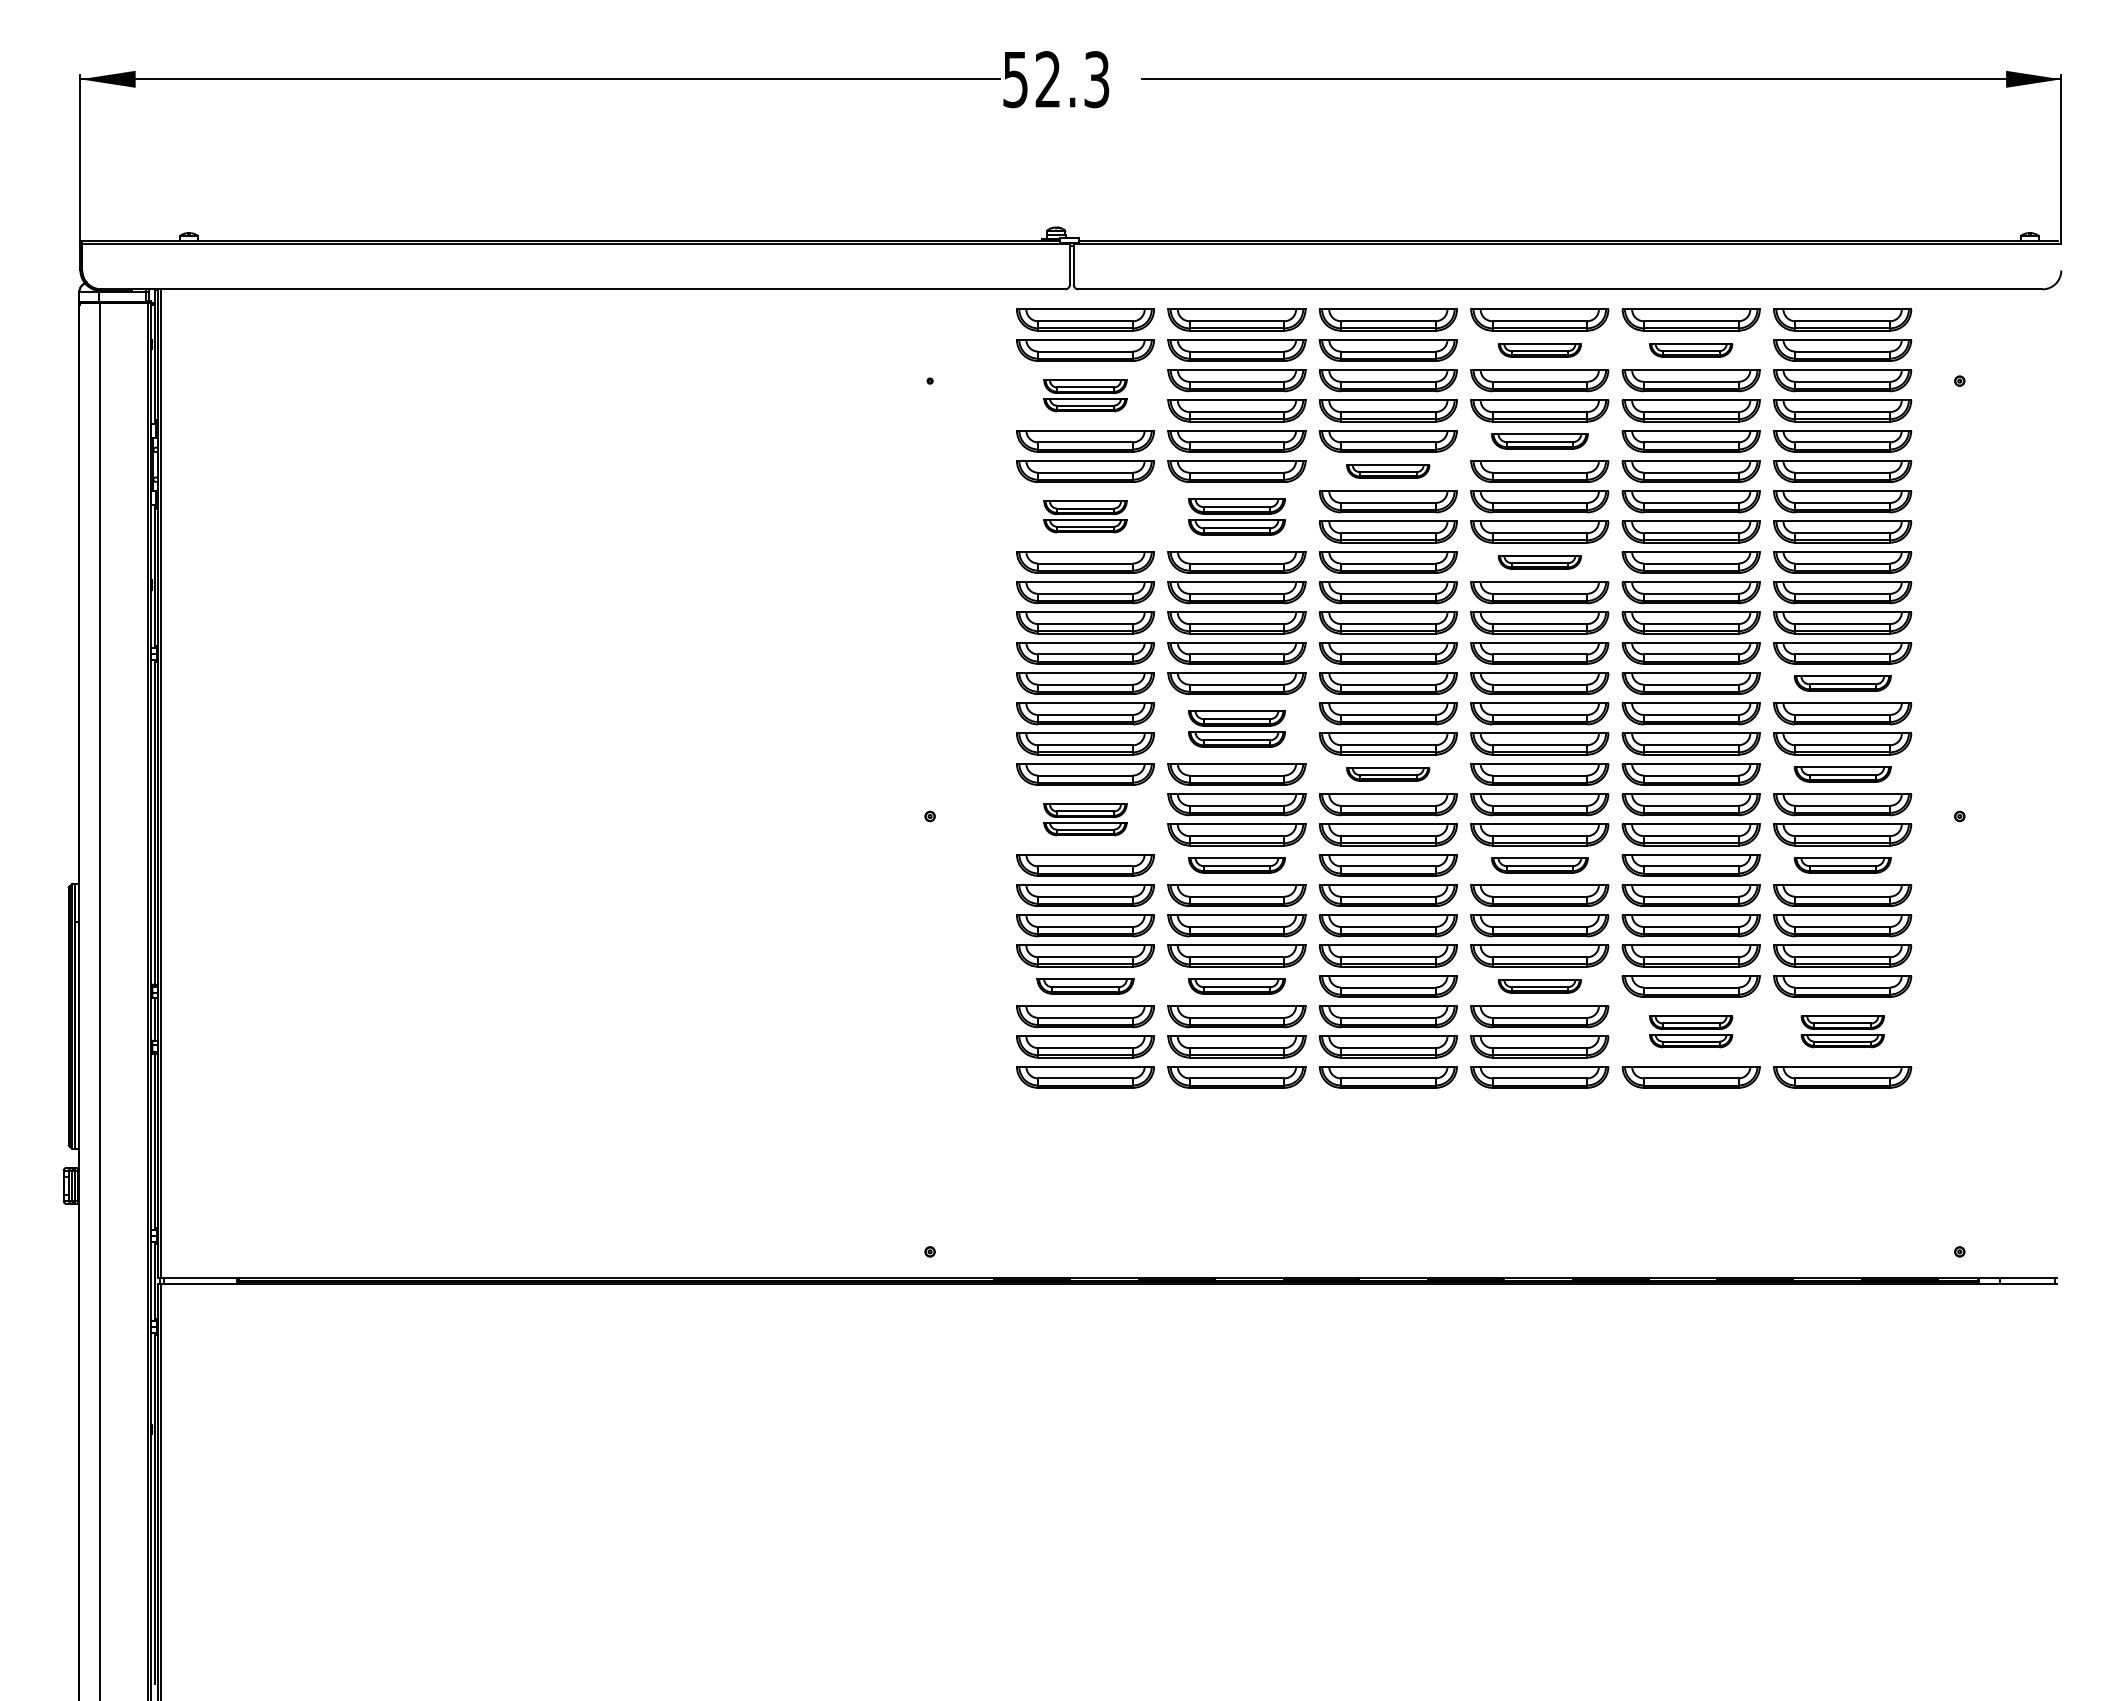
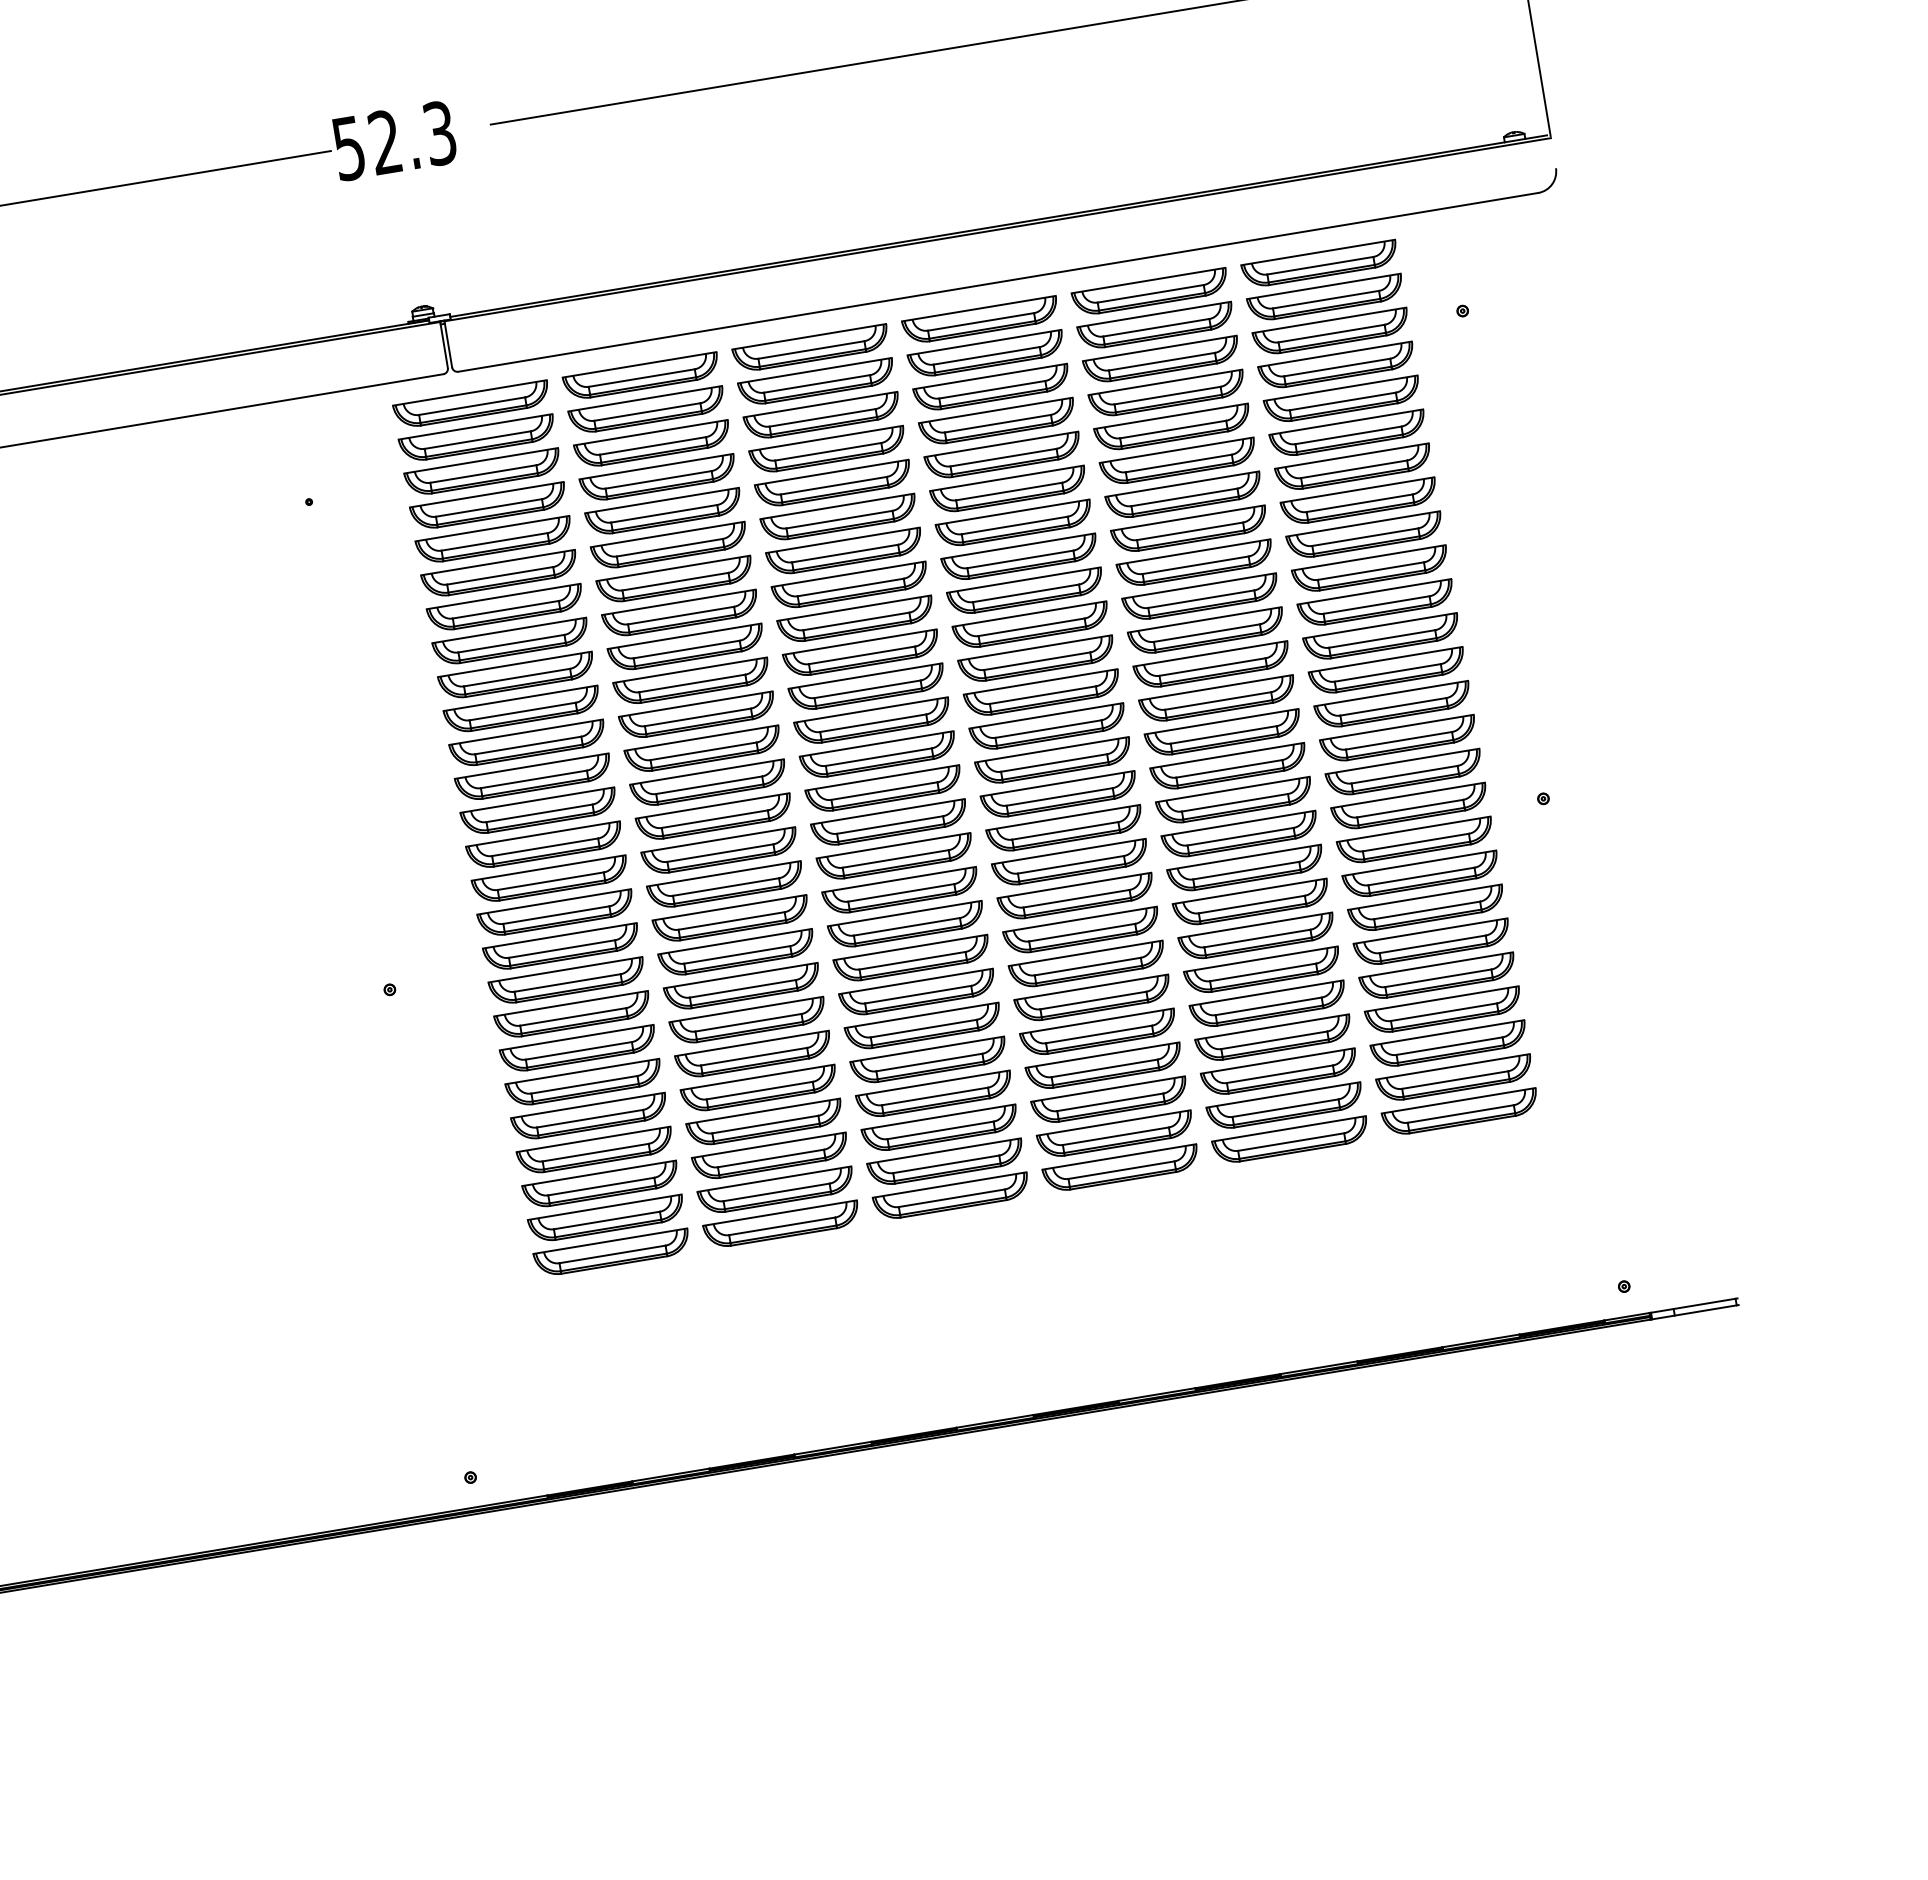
part: (1539, 350) -> (986, 354), size x1.67
part: (1690, 350) -> (1155, 326), size x1.67
part: (1085, 395) -> (485, 489), size x1.67
part: (1539, 441) -> (1003, 456), size x1.43
part: (1387, 471) -> (838, 518), size x1.67
part: (1085, 516) -> (508, 624), size x1.67
part: (1236, 516) -> (677, 596), size x1.43
part: (1539, 562) -> (1025, 592), size x1.67
part: (1842, 683) -> (1387, 671), size x1.43
part: (1236, 728) -> (716, 834), size x1.43
part: (1387, 774) -> (894, 857), size x1.67
part: (1842, 774) -> (1404, 773), size x1.43
part: (1085, 819) -> (564, 964), size x1.67
part: (1236, 865) -> (742, 987), size x1.43
part: (1539, 865) -> (1081, 931), size x1.43
part: (1842, 865) -> (1421, 875), size x1.43
part: (1085, 986) -> (595, 1151), size x1.43
part: (1236, 986) -> (764, 1123), size x1.43
part: (1539, 986) -> (1104, 1067), size x1.67
part: (1690, 1031) -> (1281, 1089), size x1.67
part: (1842, 1031) -> (1451, 1061), size x1.67

